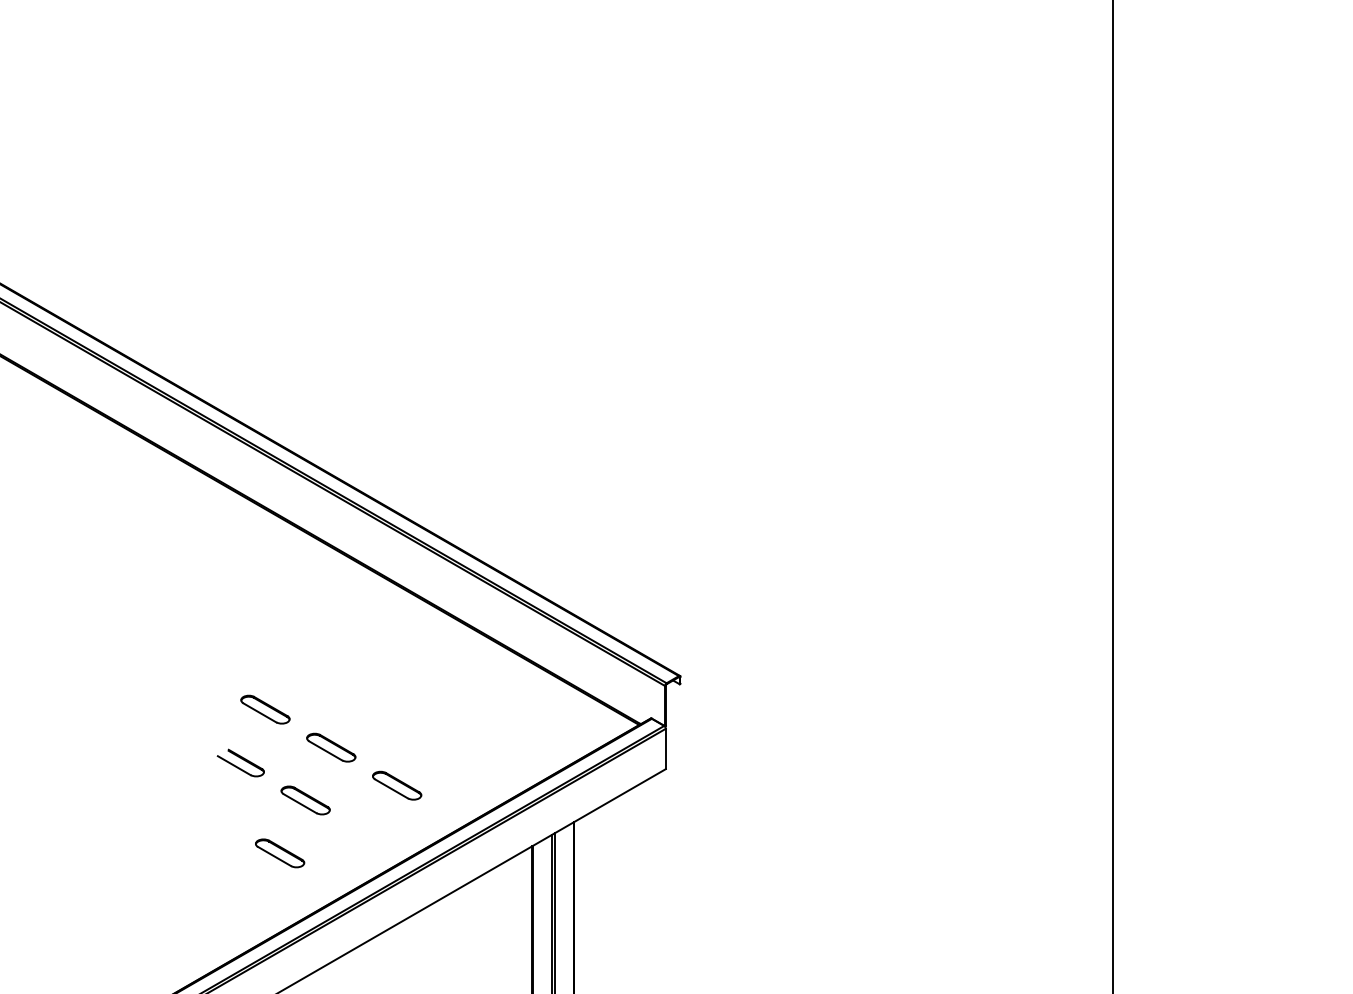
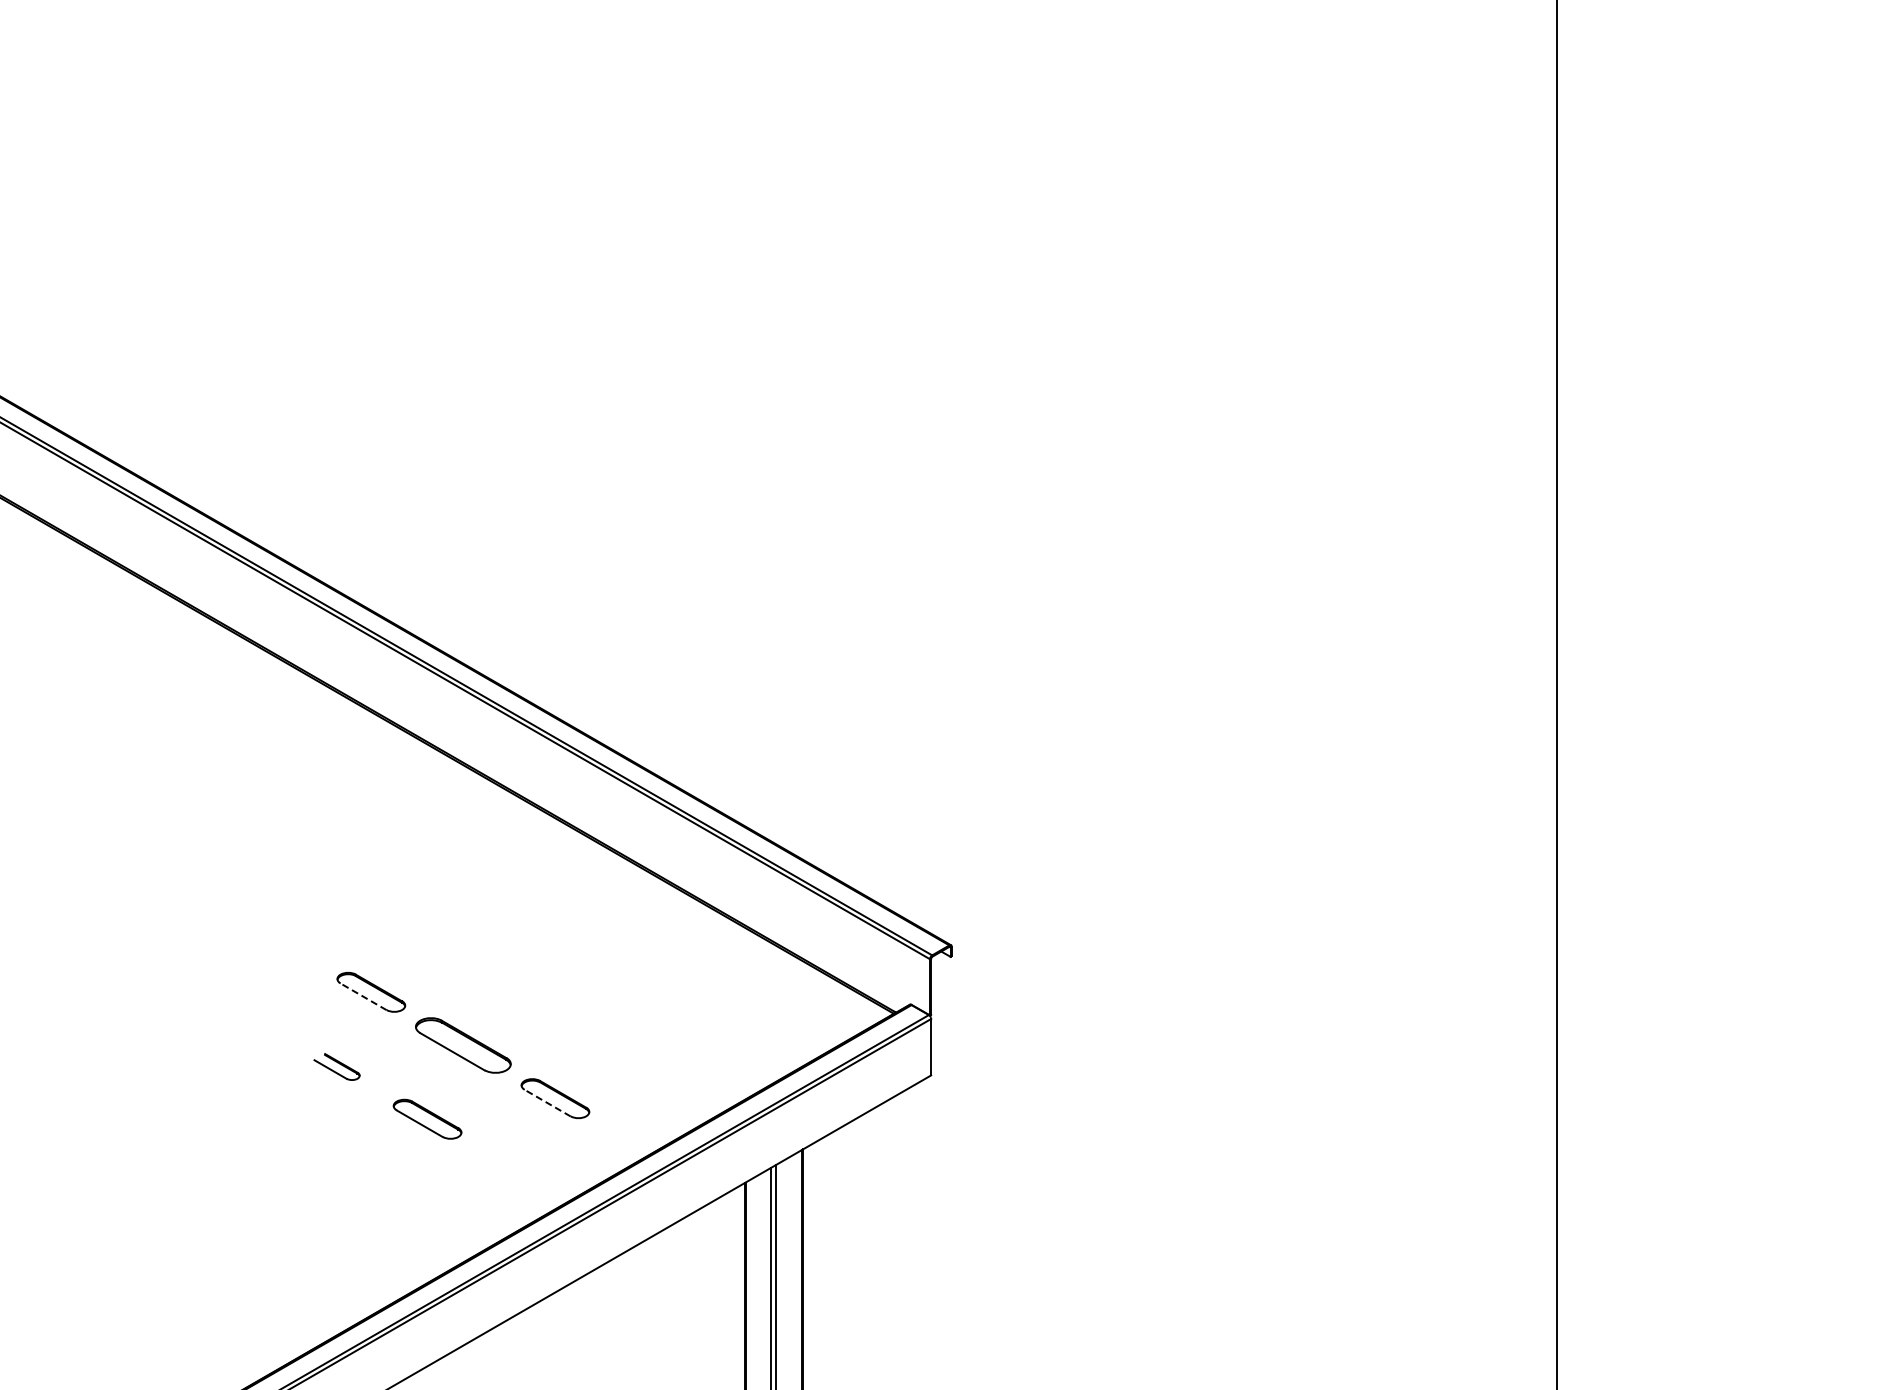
line: (259, 712) -> (363, 996), solid -> dashed
part: (331, 747) -> (463, 1045), size x1.4
part: (240, 762) -> (336, 1066), size x0.7
line: (391, 789) -> (547, 1103), solid -> dashed
part: (279, 852) -> (391, 1192), removed

